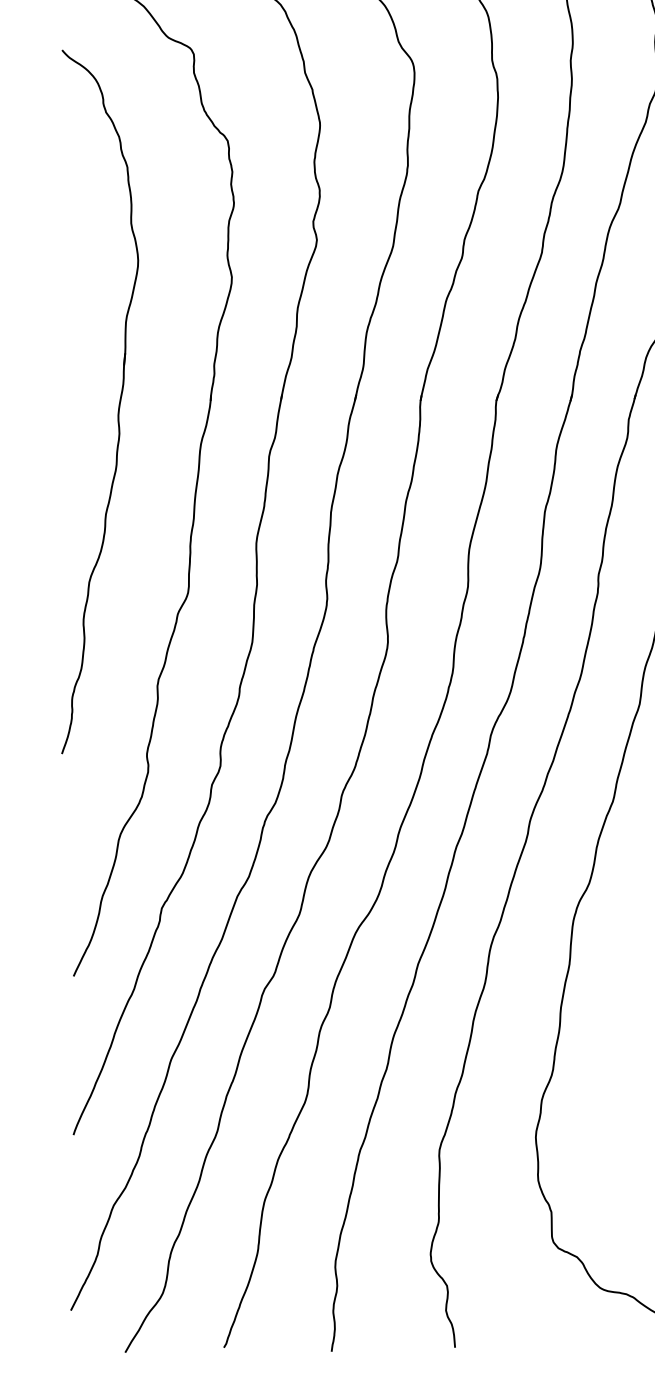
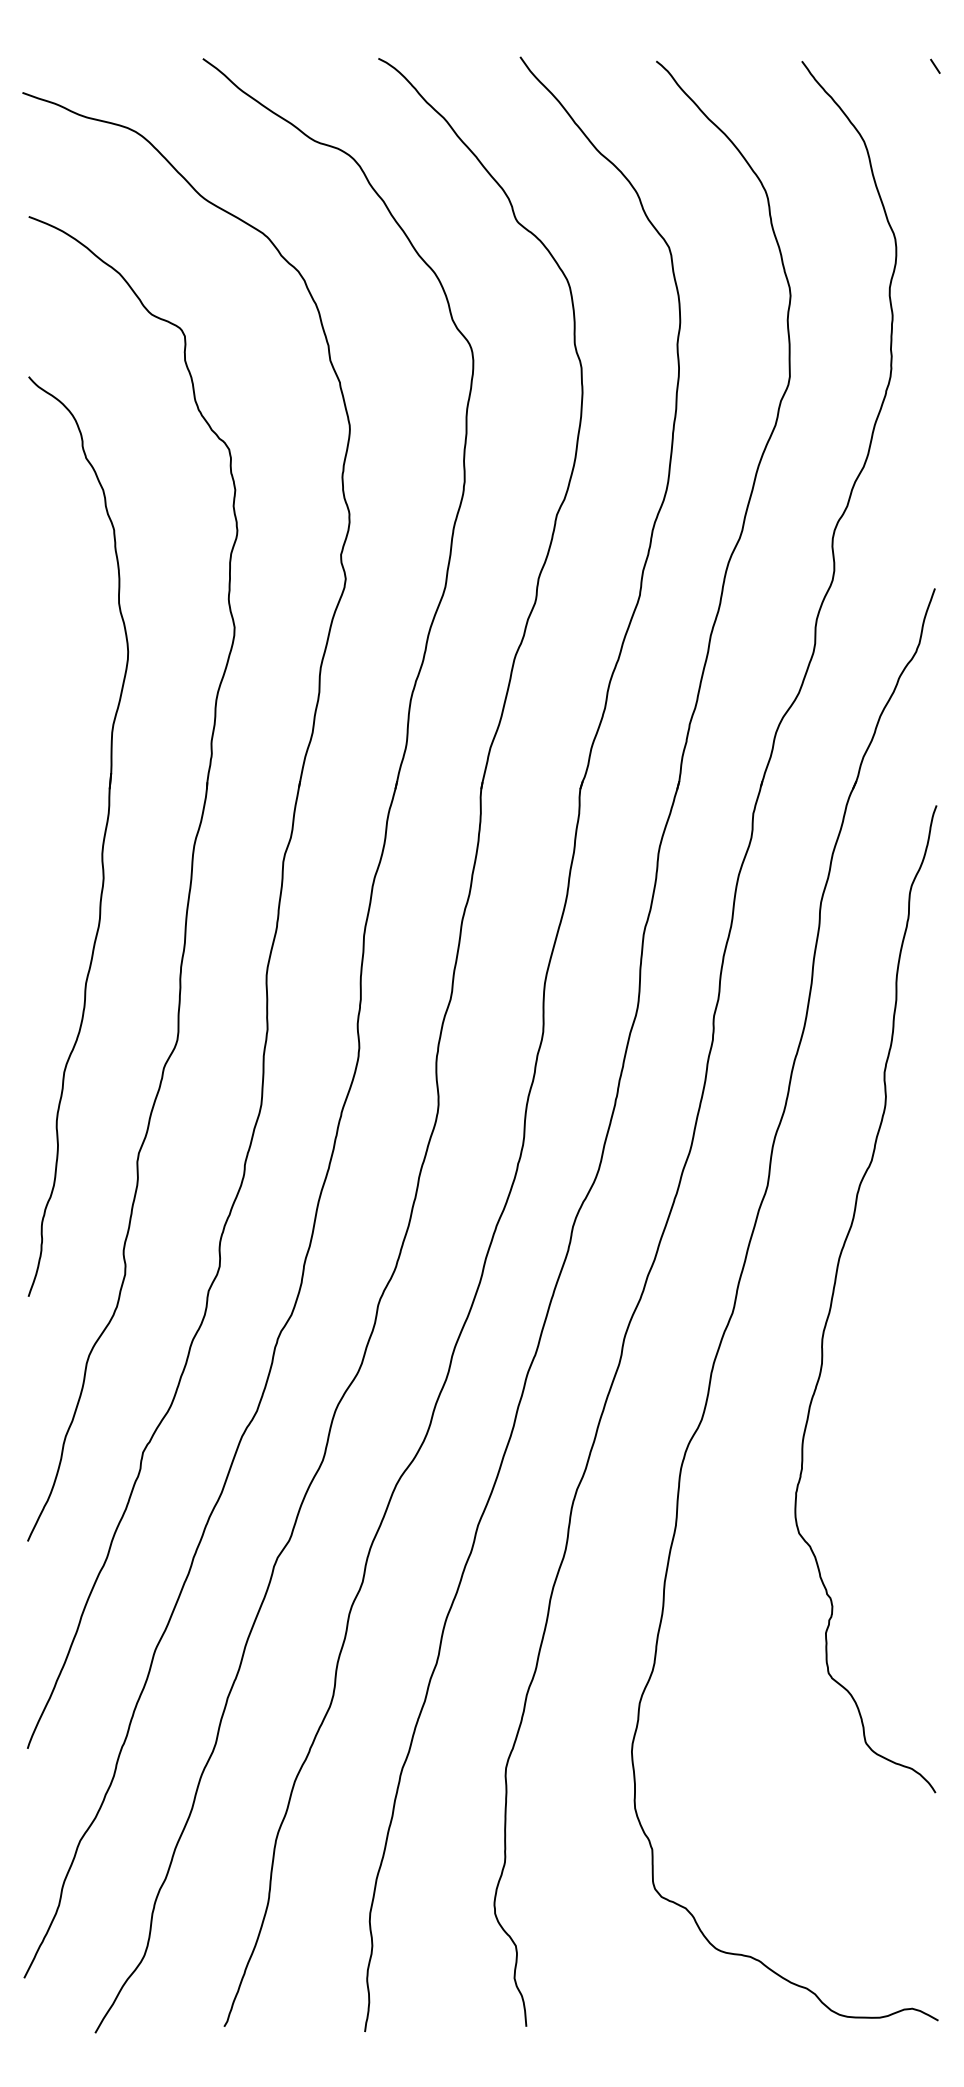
part: (118, 405) -> (102, 841), moved

